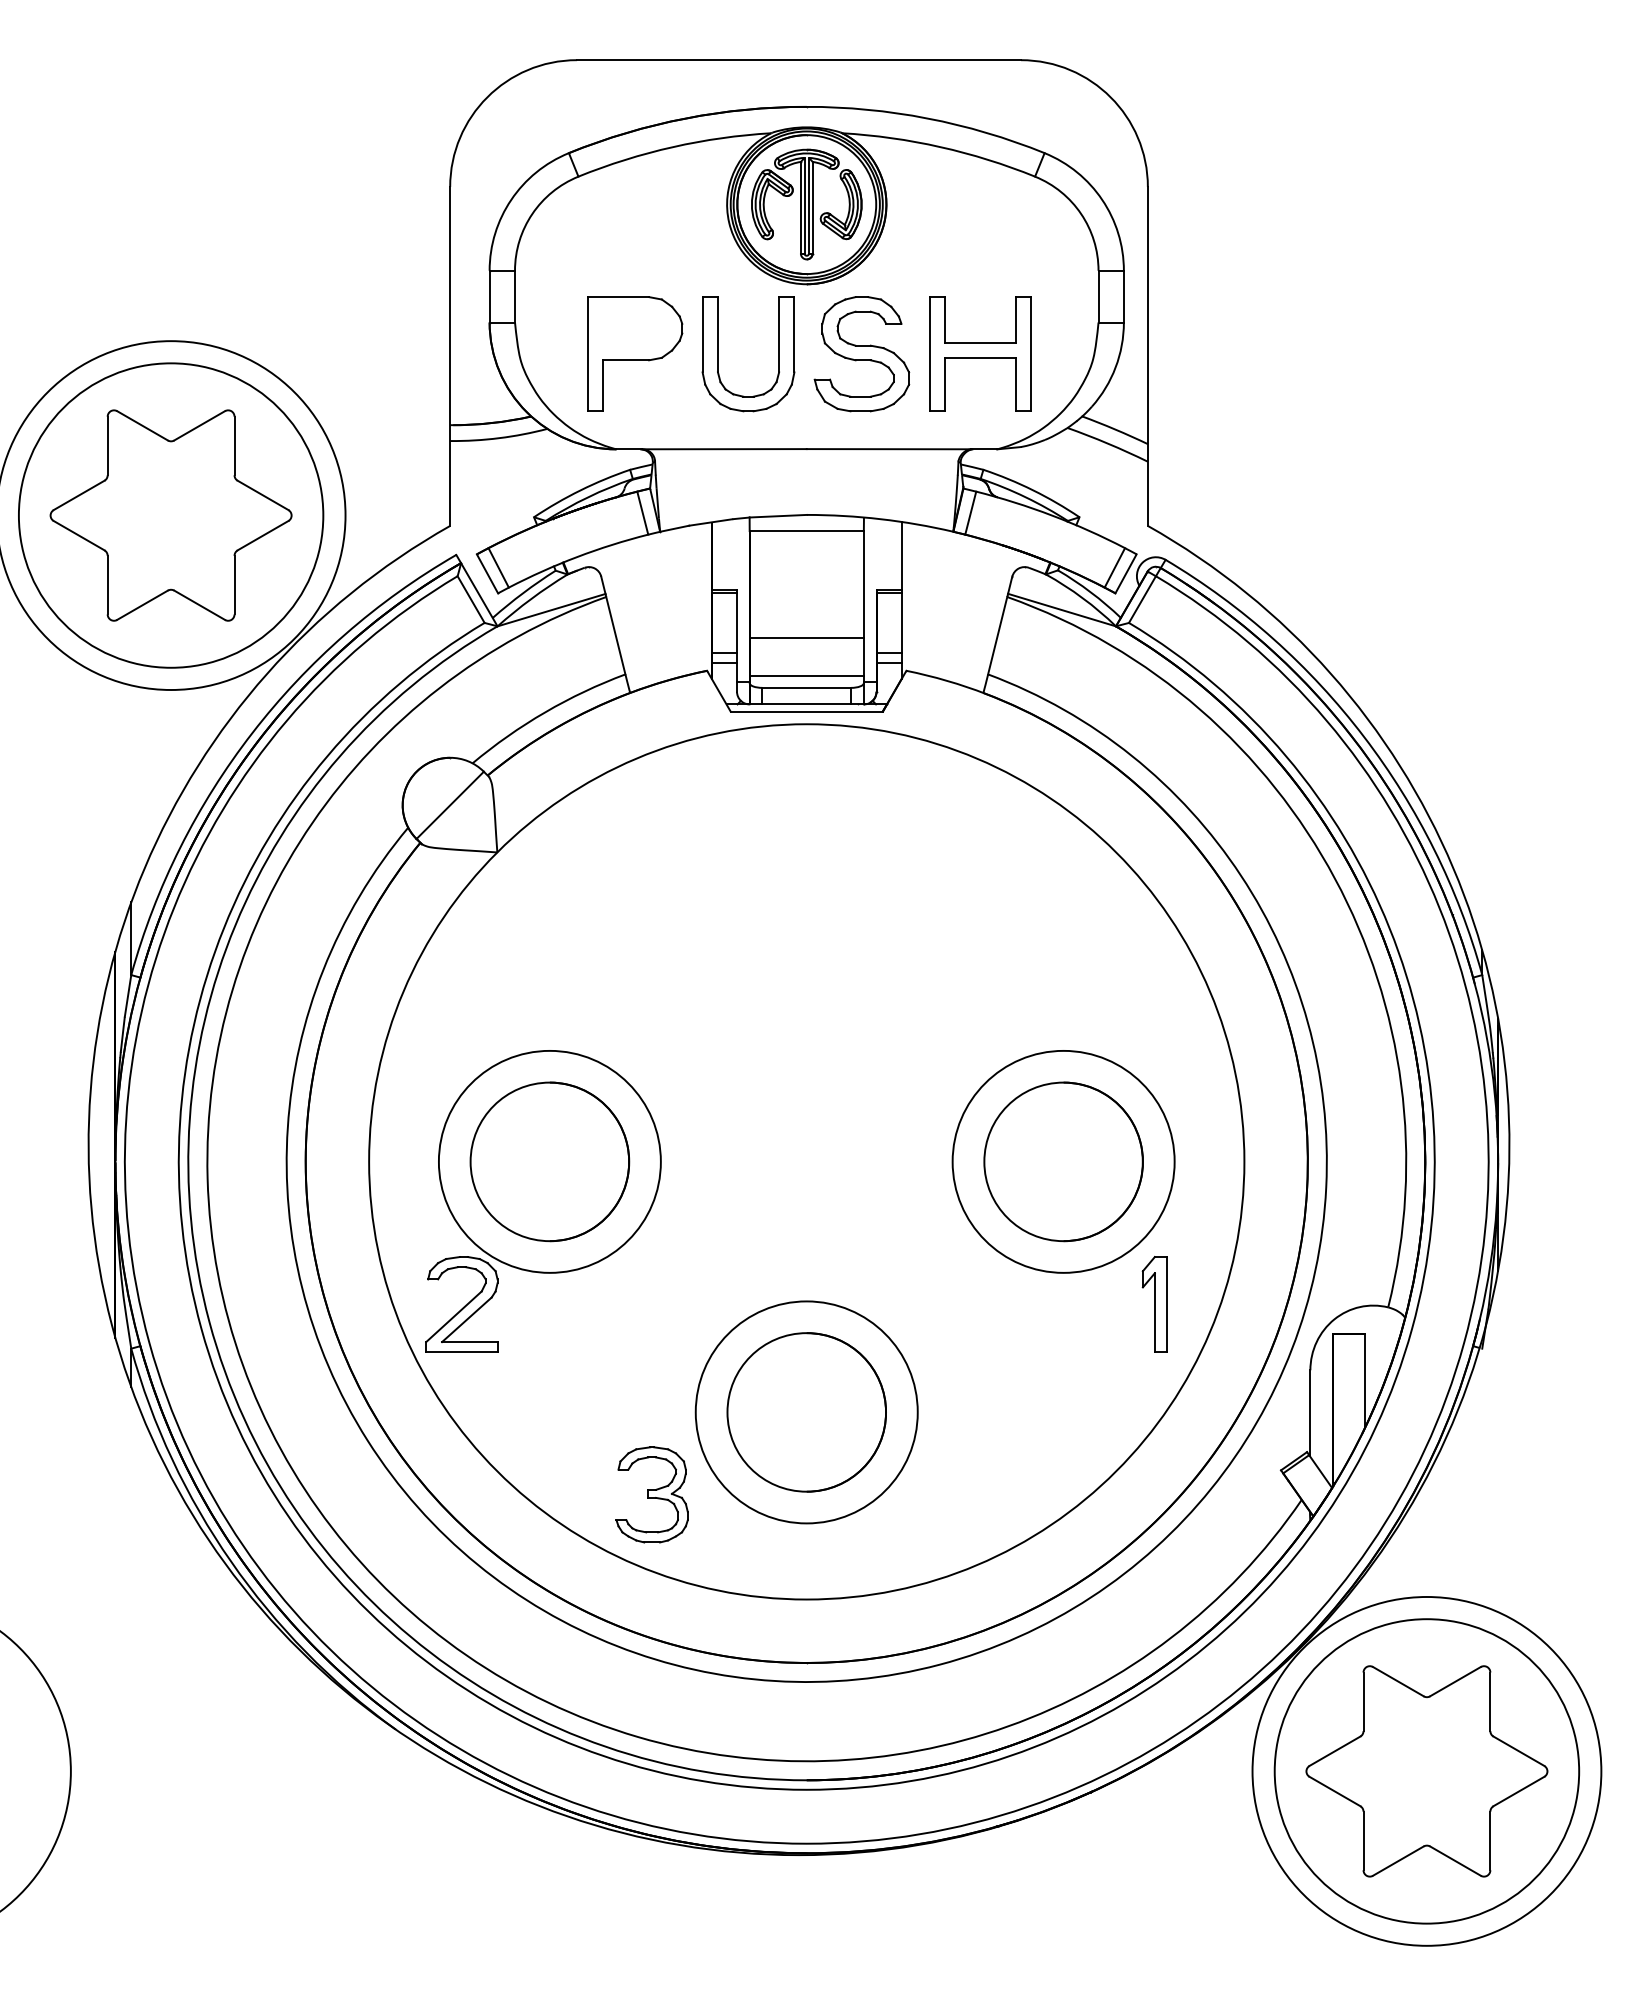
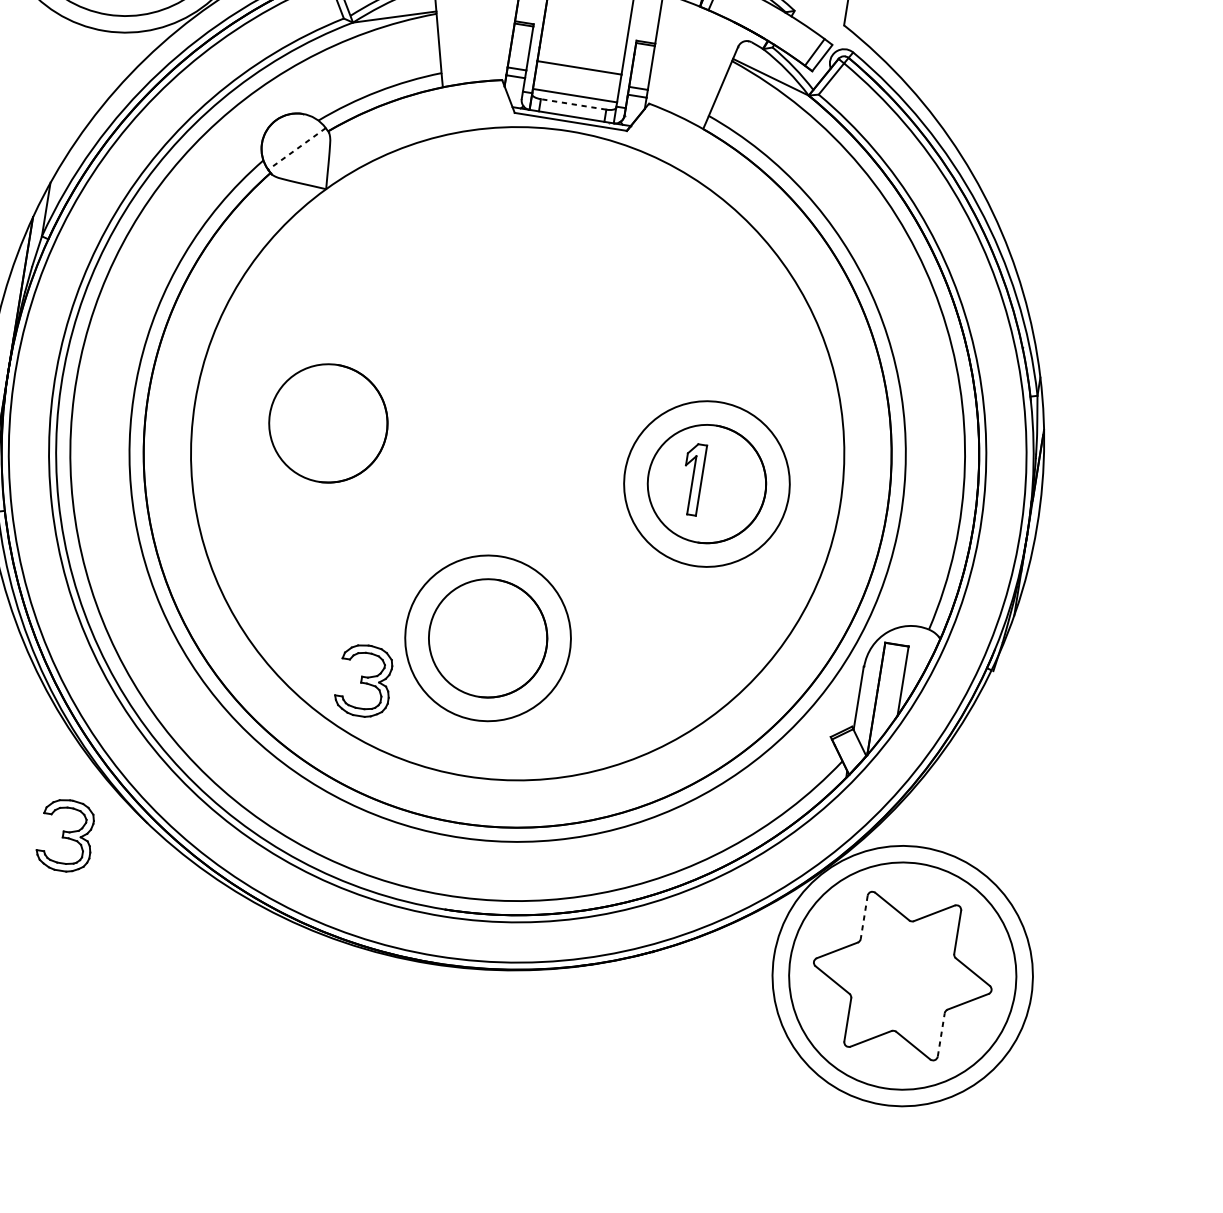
line: (806, 687) -> (573, 104), solid -> dashed
line: (450, 805) -> (297, 149), solid -> dashed
part: (543, 1201) -> (319, 451), removed
part: (1154, 1304) -> (692, 479), moved
line: (1363, 1702) -> (864, 917), solid -> dashed
part: (289, 1762) -> (65, 835), added
line: (1490, 1840) -> (941, 1034), solid -> dashed

